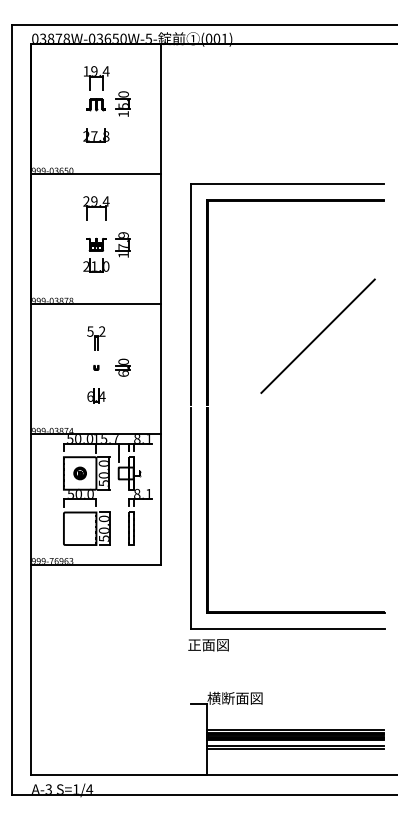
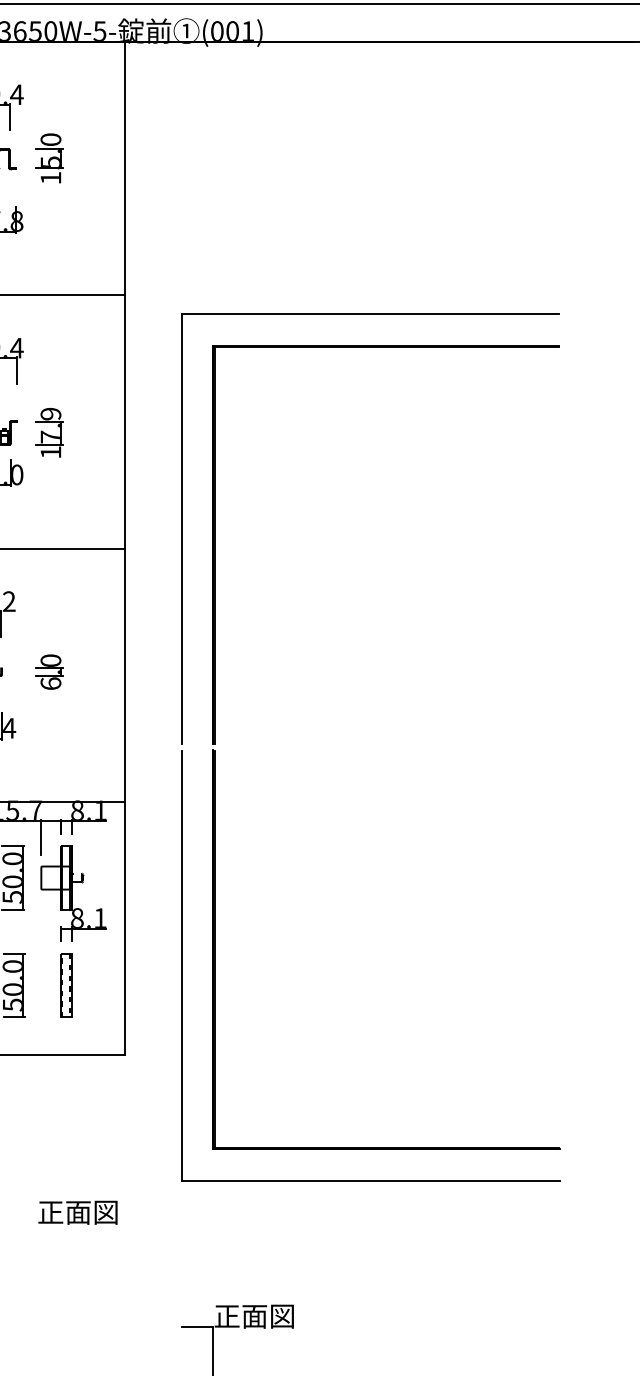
line: (317, 335) -> (428, 609), removed
text: (208, 645) -> (77, 1213), moved
text: (234, 697) -> (266, 1314), 横断面図 -> 正面図

